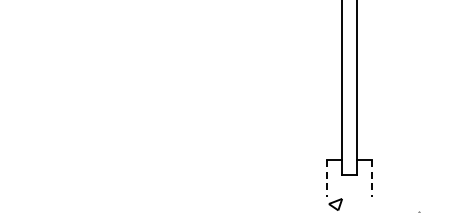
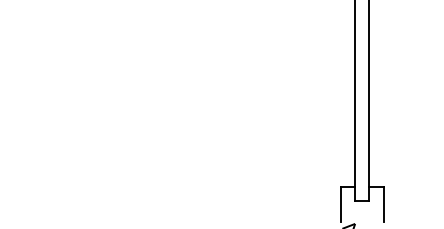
line: (326, 178) -> (340, 204), dashed -> solid
line: (371, 178) -> (383, 204), dashed -> solid

